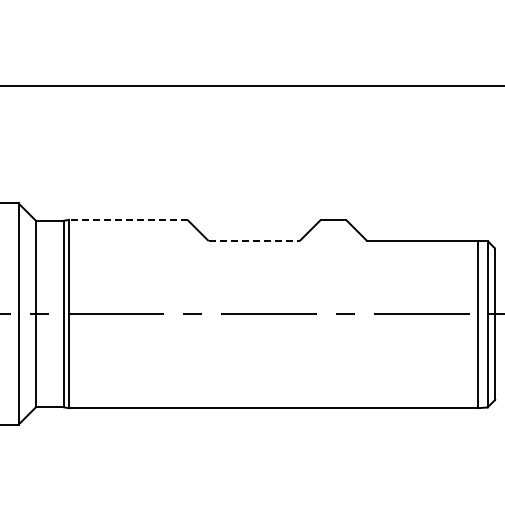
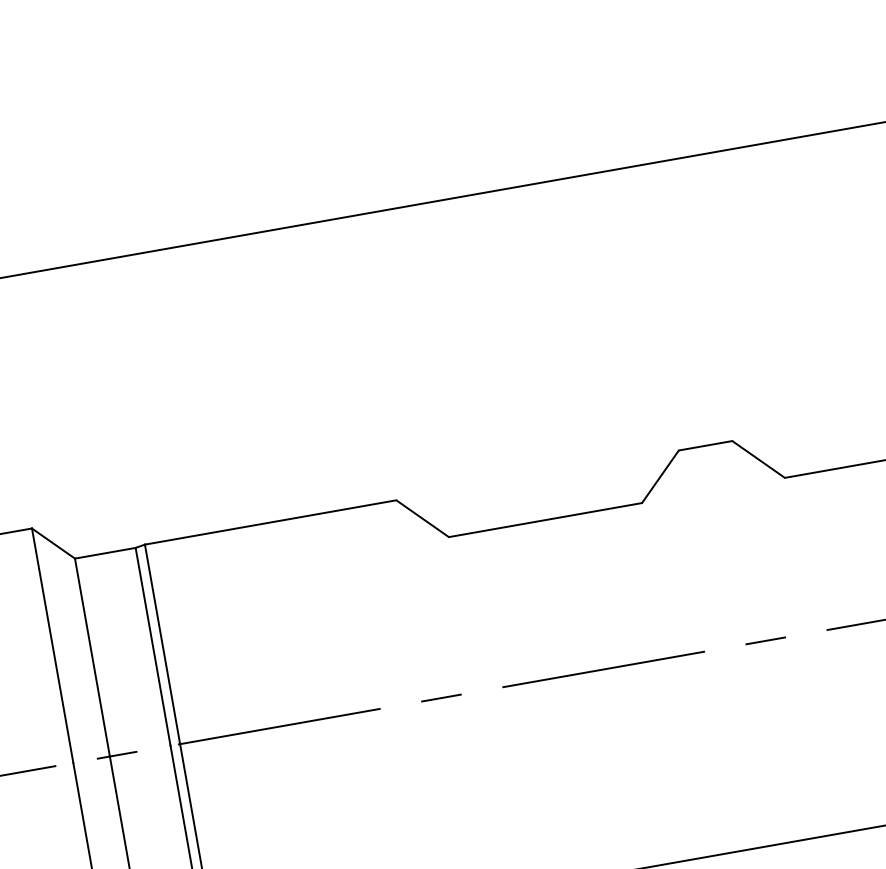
line: (127, 219) -> (268, 521), dashed -> solid
line: (254, 241) -> (546, 521), dashed -> solid

